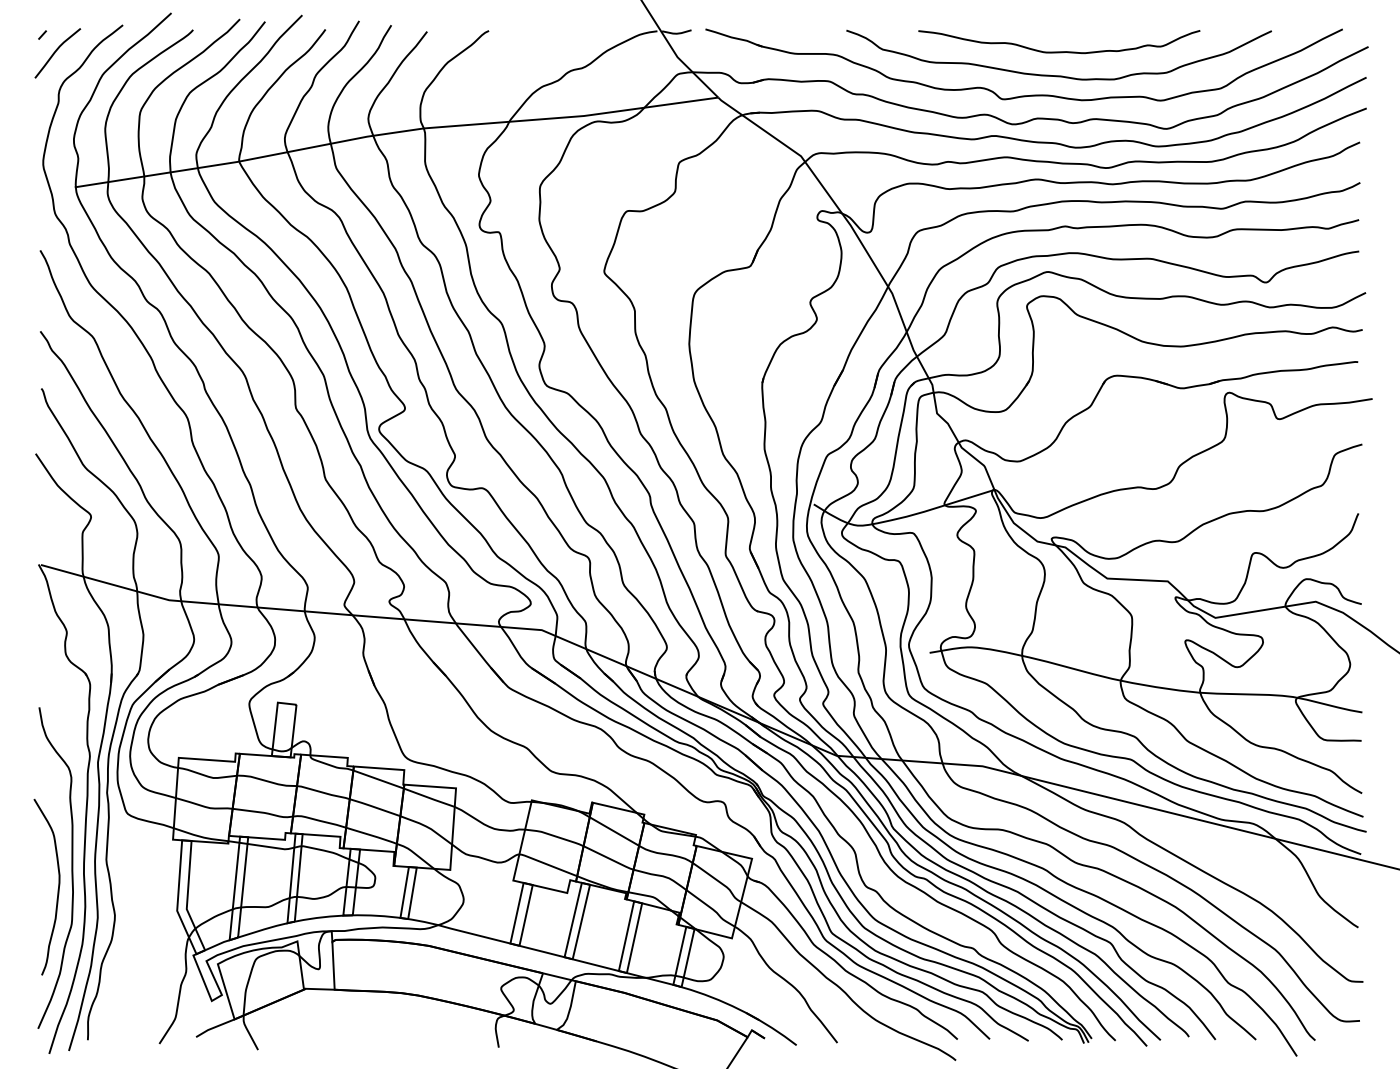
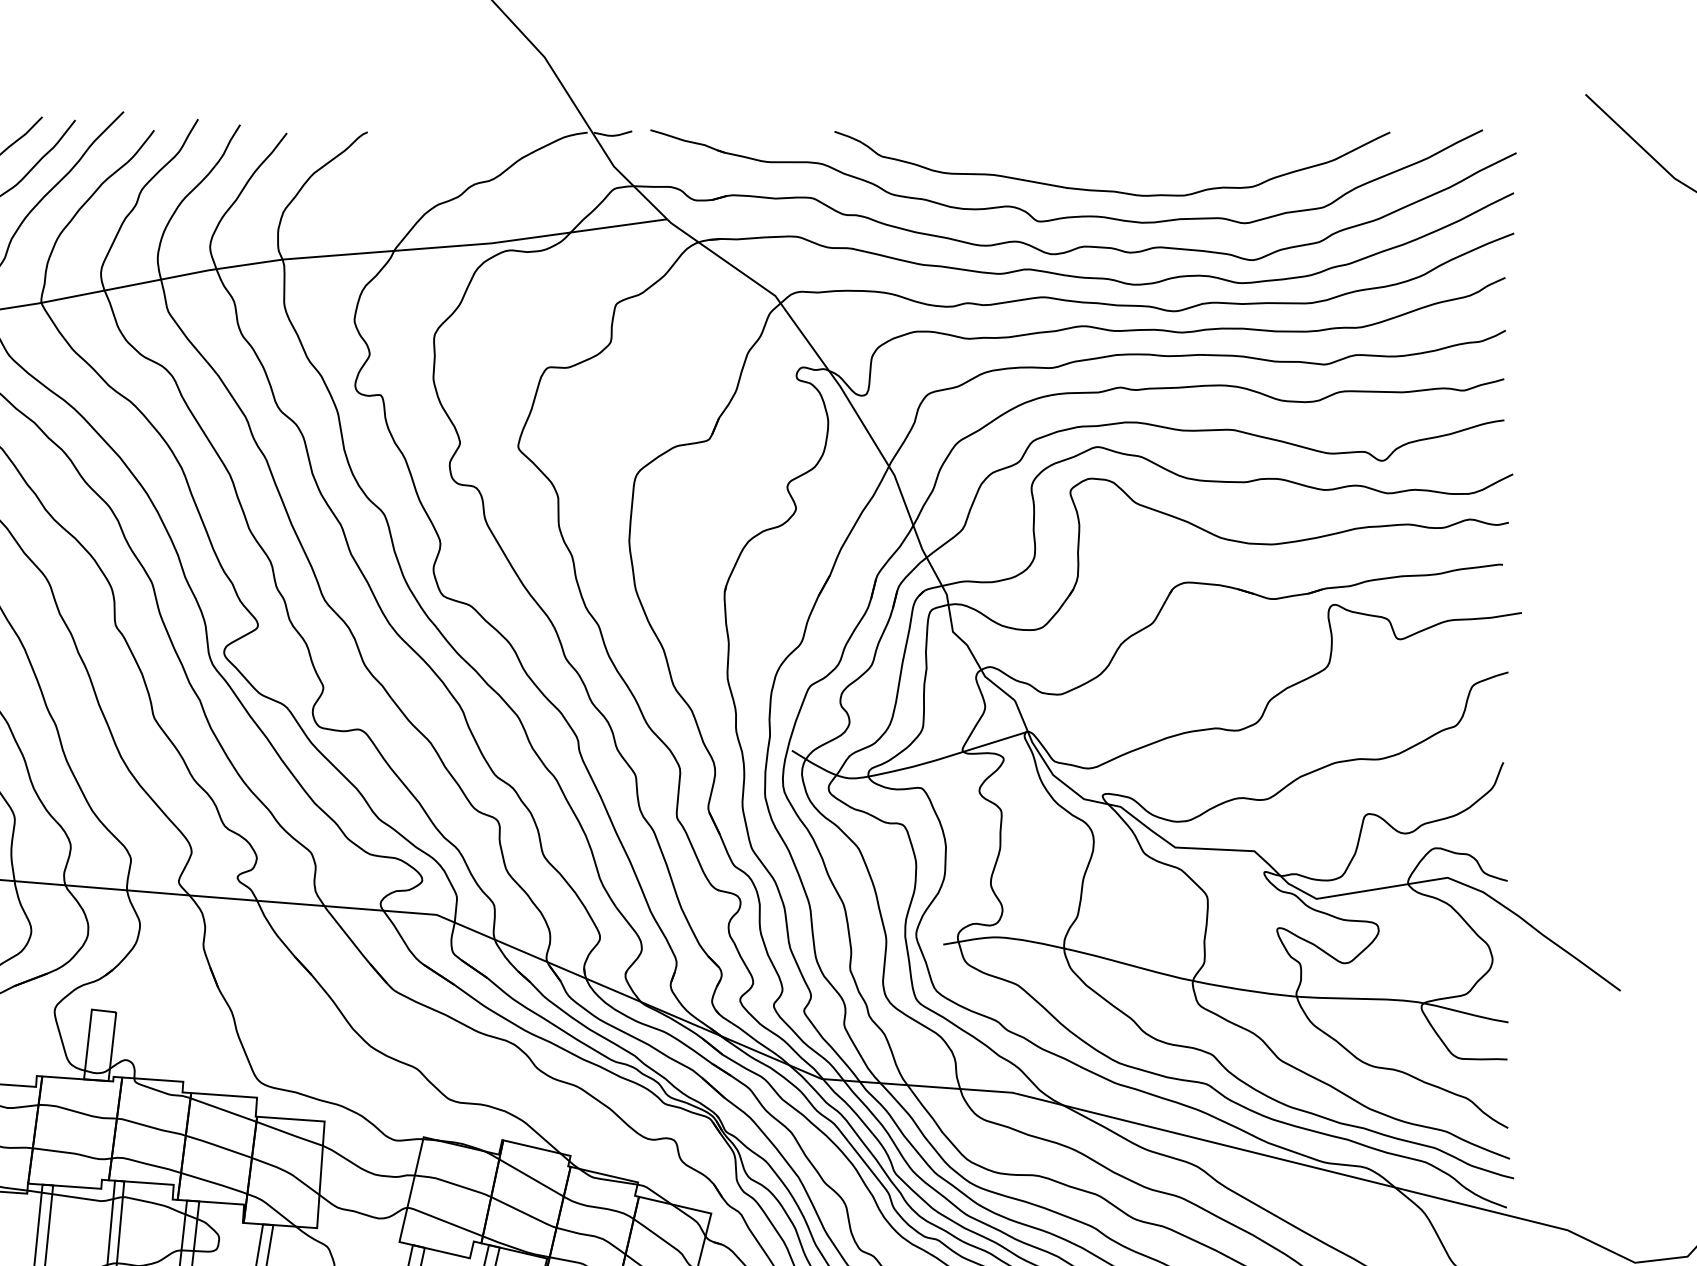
curve: (1059, 51) -> (1112, 159), removed

